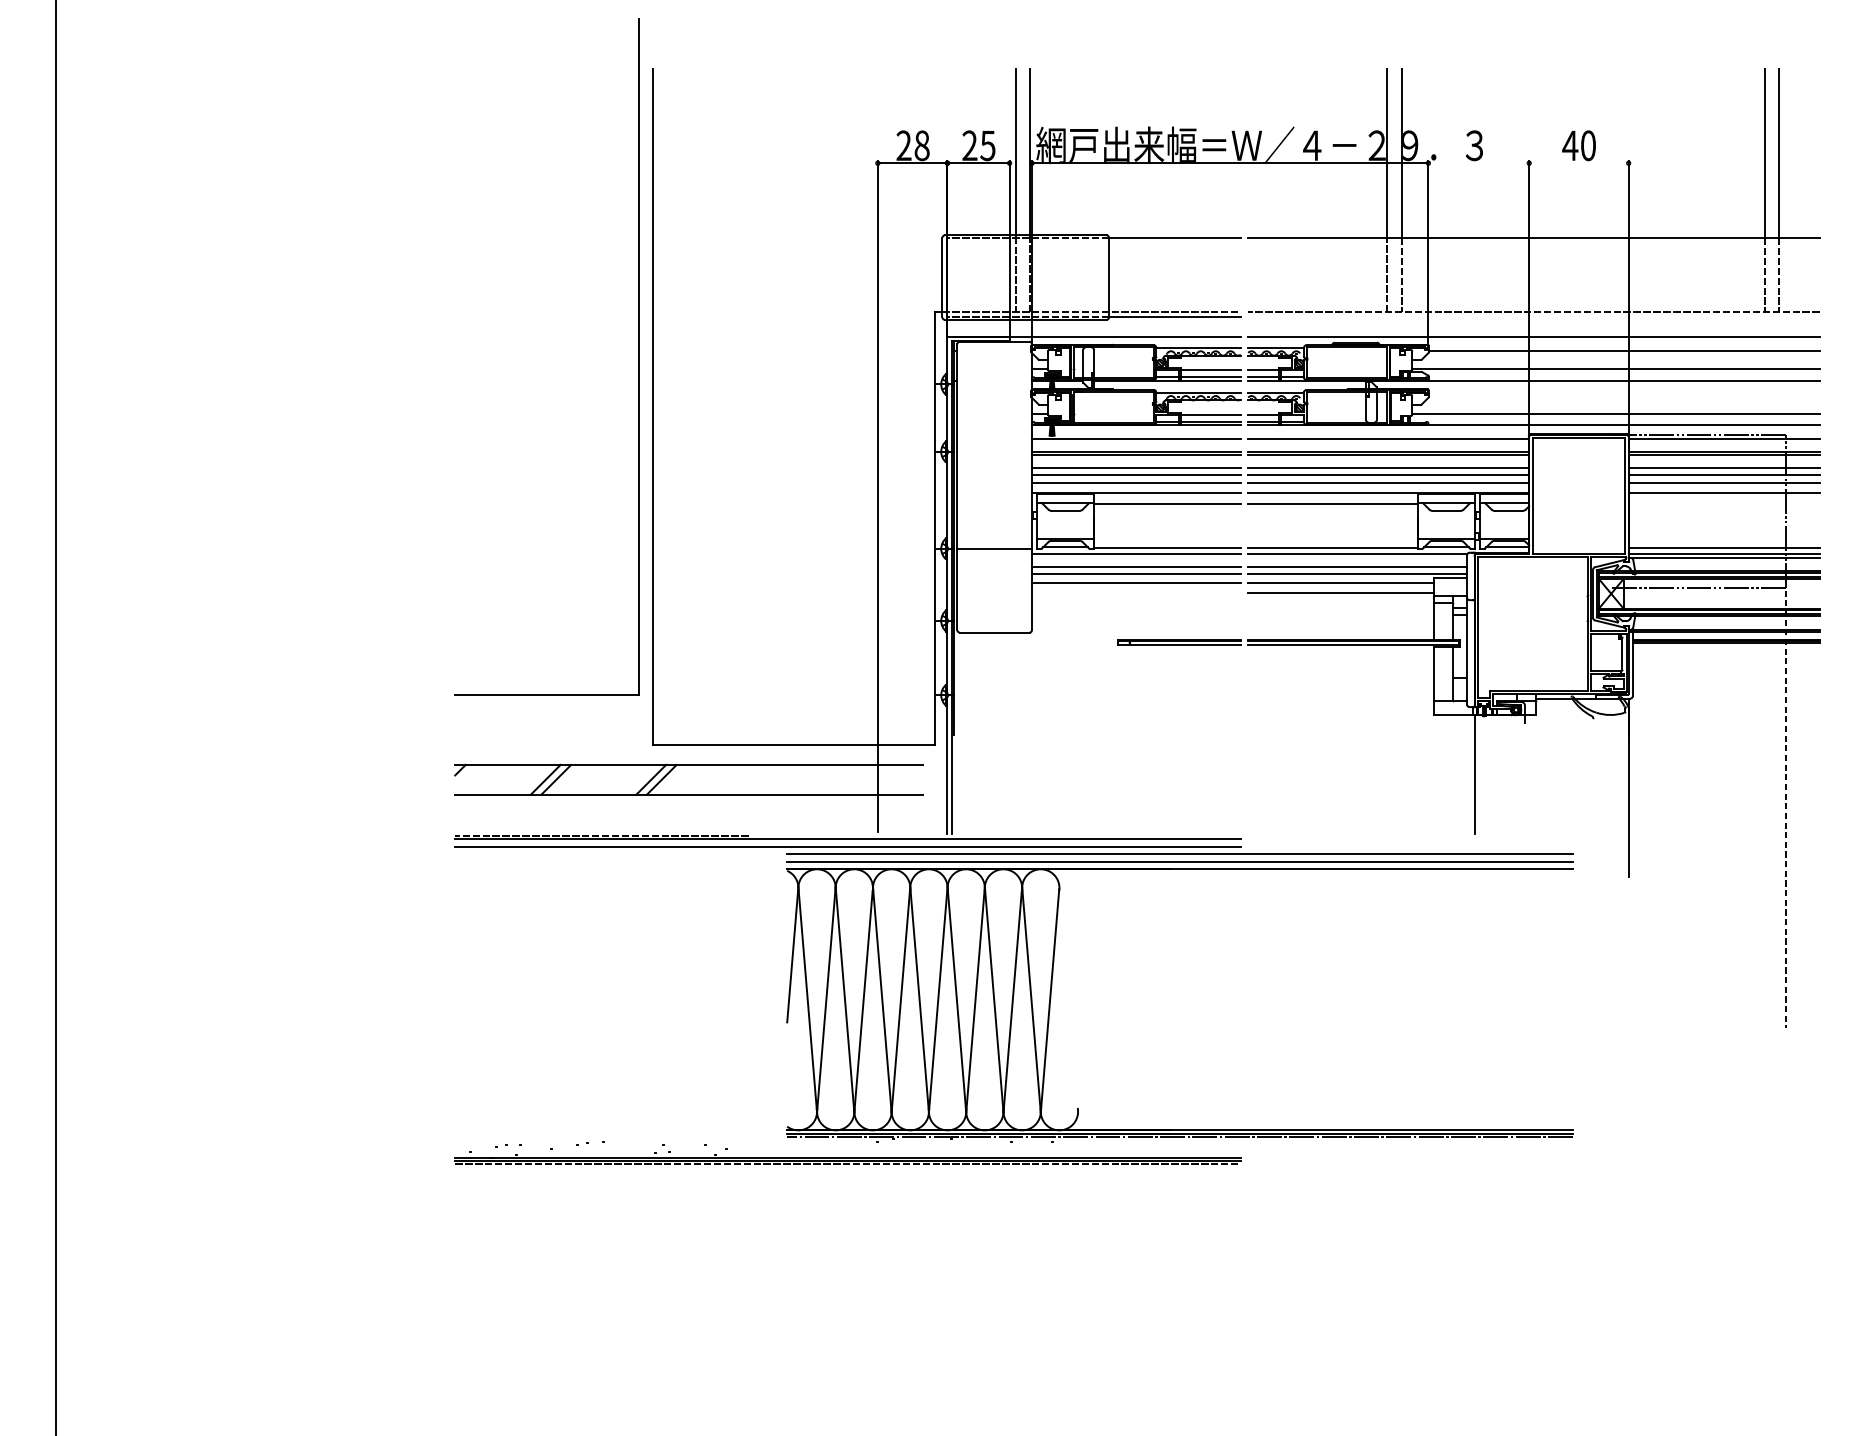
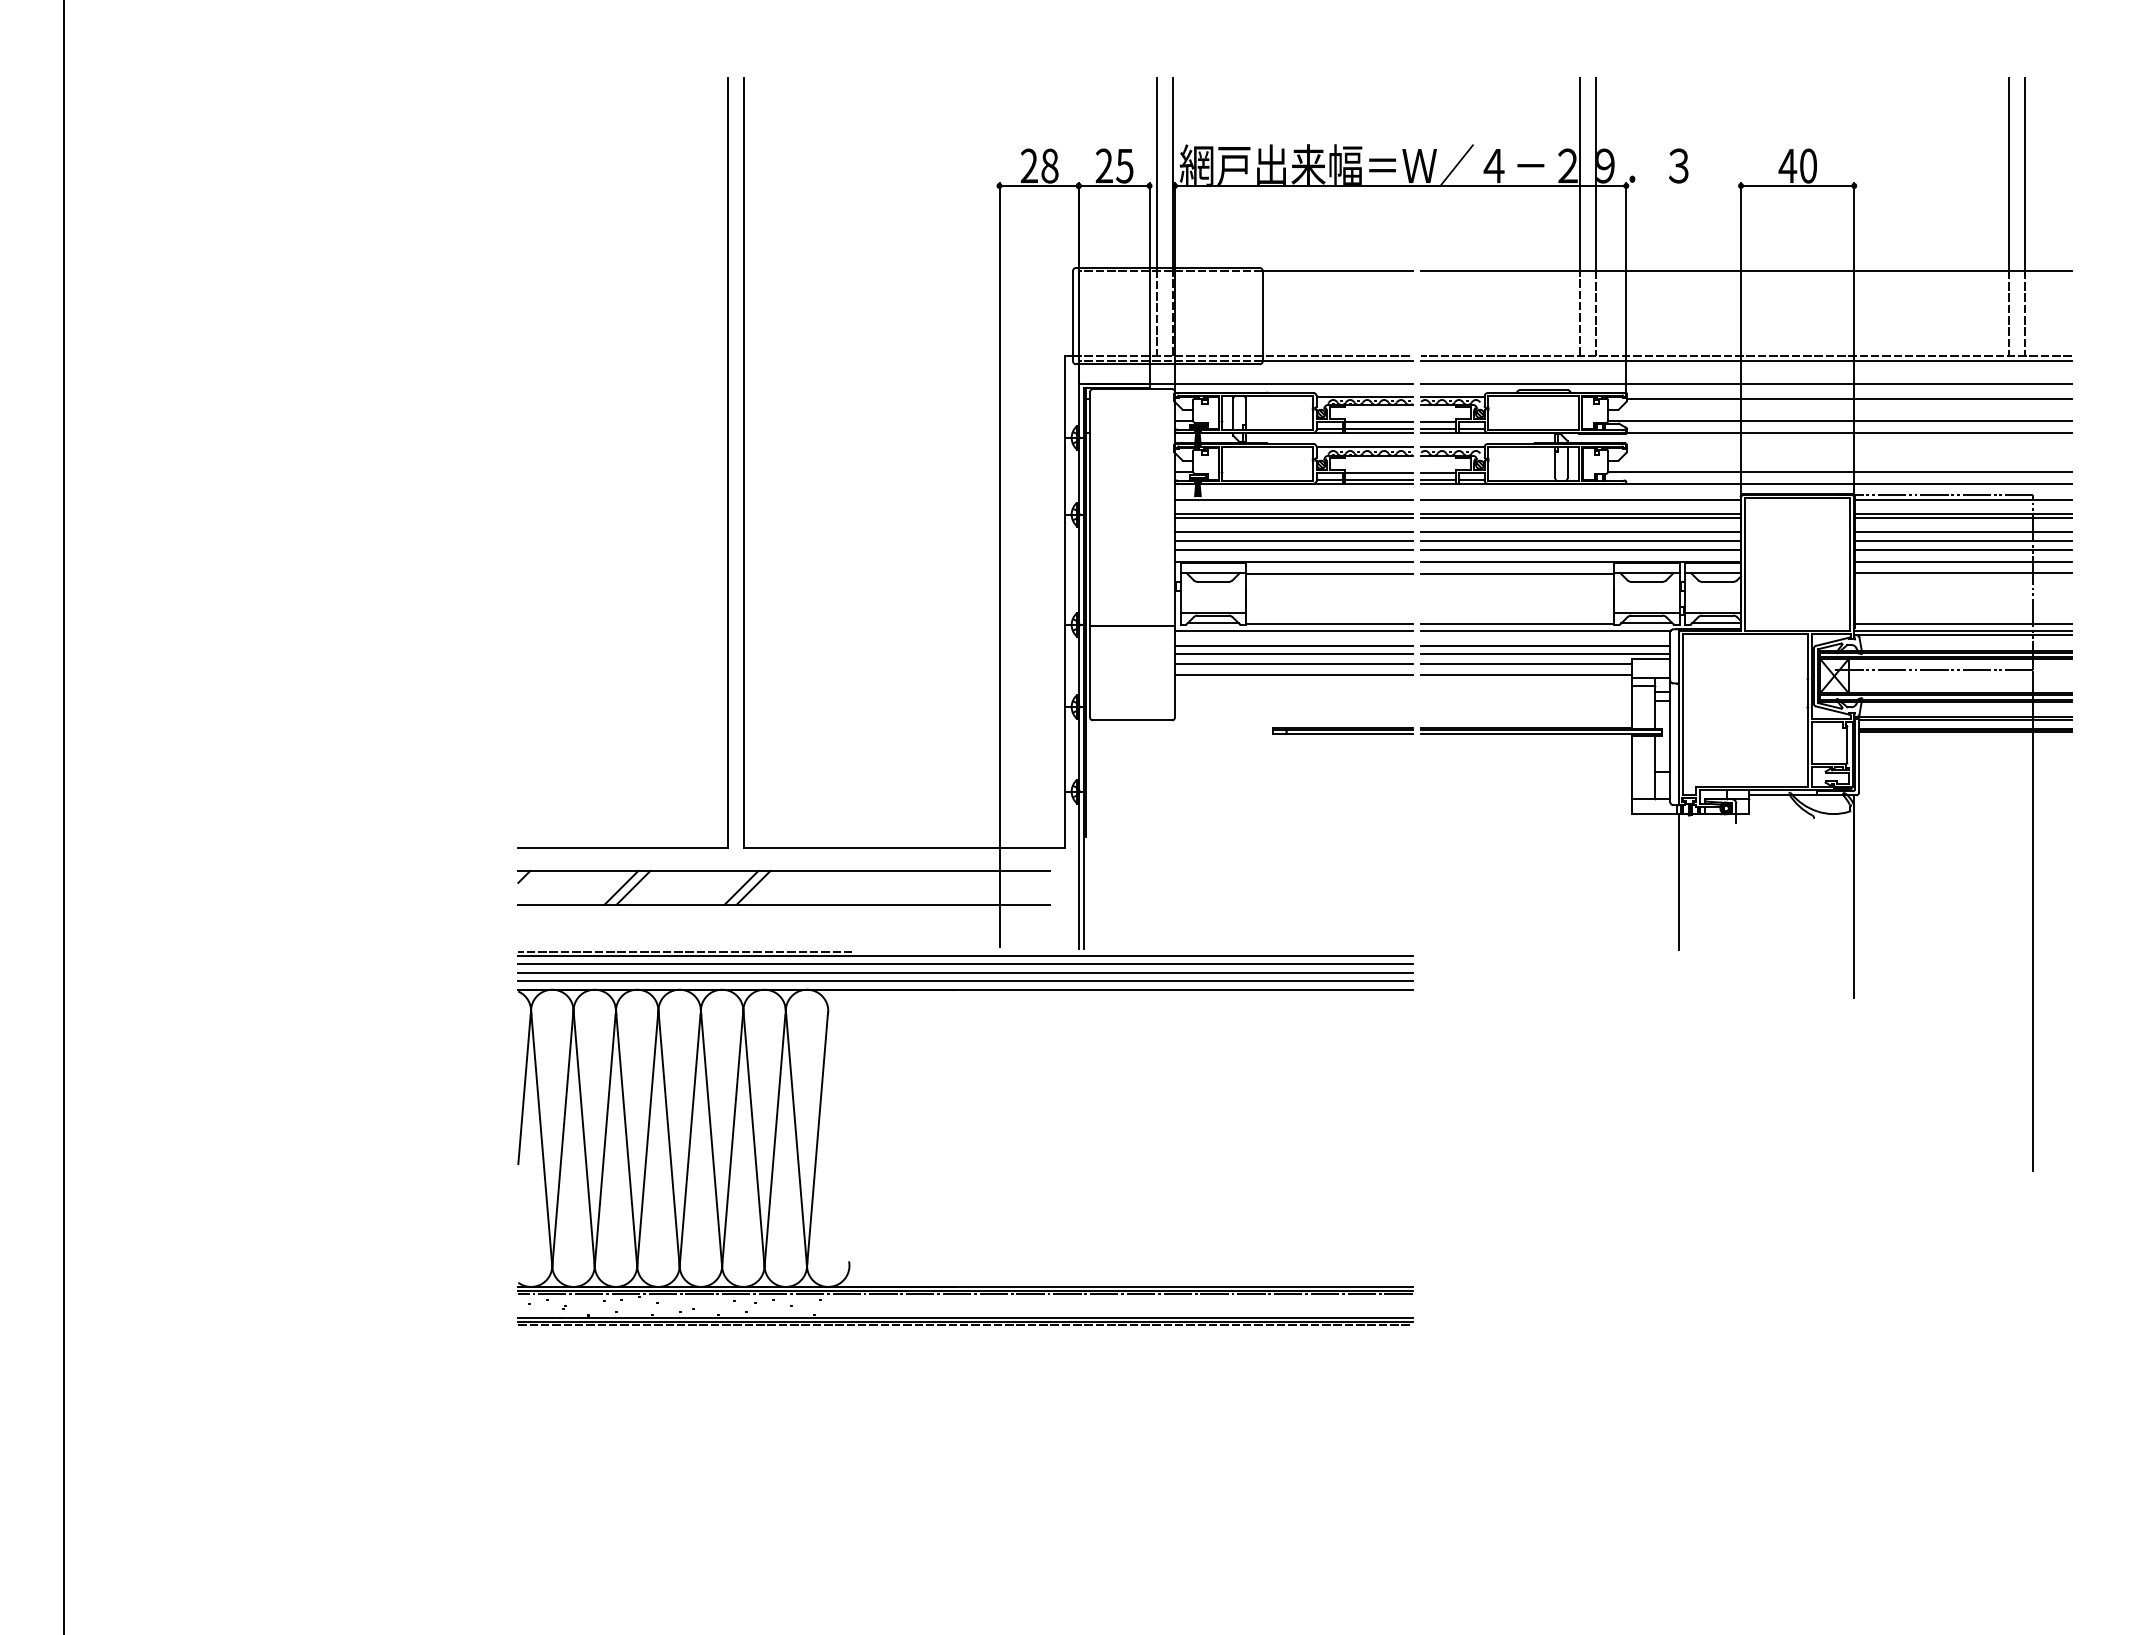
line: (1578, 162) -> (1797, 185), added
line: (1533, 317) -> (1746, 361), added
part: (638, 356) -> (727, 462), moved
line: (1723, 503) -> (1962, 573), added
line: (1136, 592) -> (1293, 674), added
line: (1786, 810) -> (2033, 922), dashed -> solid
part: (1052, 983) -> (820, 1119), moved

